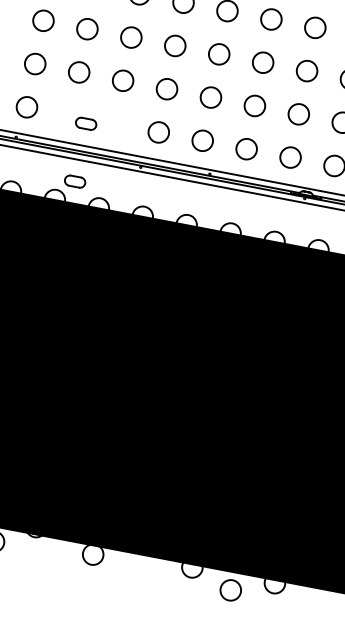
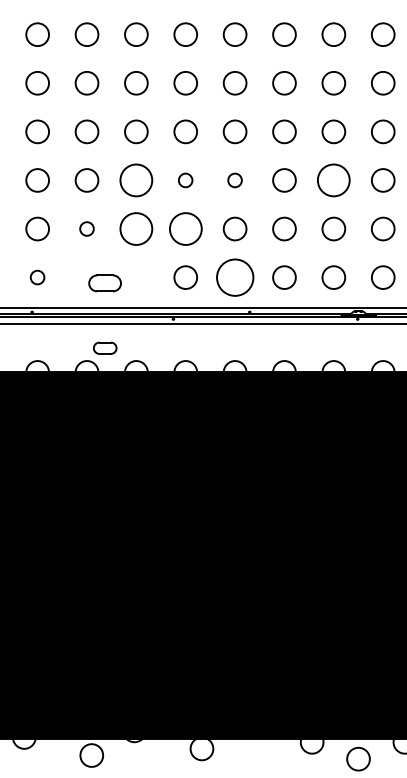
circle: (131, 37) -> (136, 180), size x1.4
circle: (175, 45) -> (185, 180), size x0.6
circle: (218, 54) -> (234, 180), size x0.6
circle: (78, 71) -> (86, 228), size x0.6
circle: (306, 71) -> (333, 180), size x1.4
circle: (123, 80) -> (136, 228), size x1.4
circle: (166, 88) -> (185, 228), size x1.4
circle: (26, 107) -> (37, 277), size x0.6
part: (86, 123) -> (105, 282), size x1.4
circle: (202, 140) -> (234, 277), size x1.6

